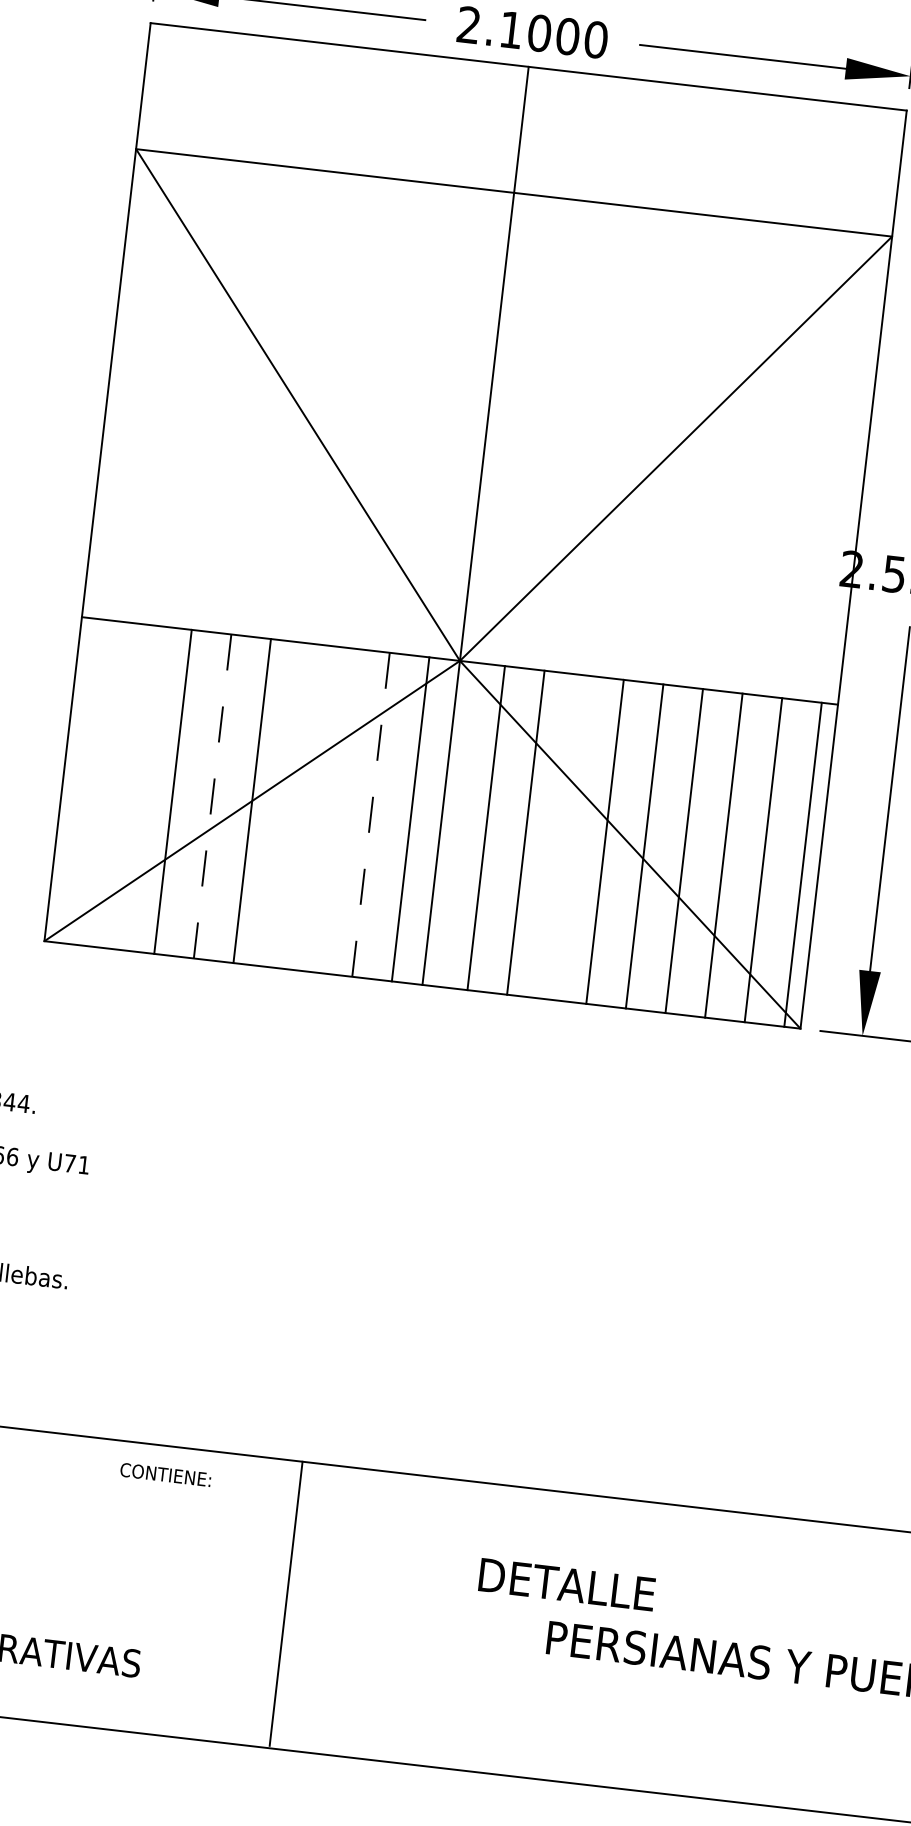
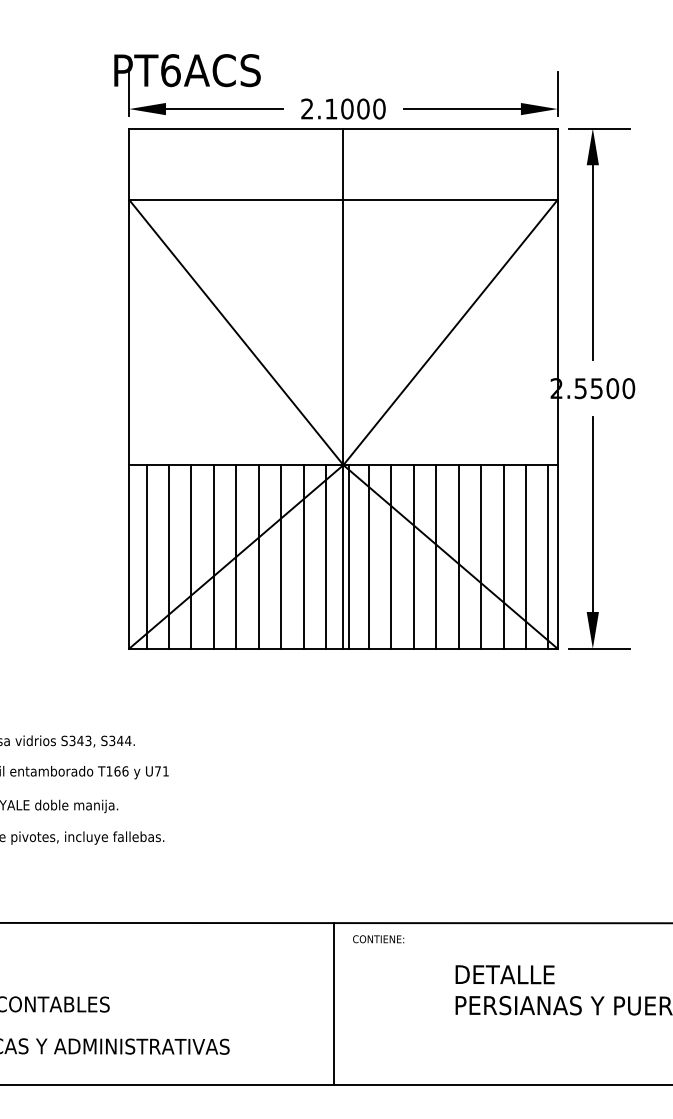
line: (93, 781) -> (146, 556), added
line: (134, 786) -> (169, 556), added
line: (211, 795) -> (213, 556), dashed -> solid
line: (291, 804) -> (258, 556), added
line: (331, 809) -> (281, 556), added
line: (370, 814) -> (303, 556), dashed -> solid
line: (450, 823) -> (348, 556), added
line: (564, 836) -> (413, 556), added
text: (165, 1475) -> (378, 939), moved
text: (566, 1584) -> (504, 974), moved
line: (286, 1603) -> (334, 1003), moved

